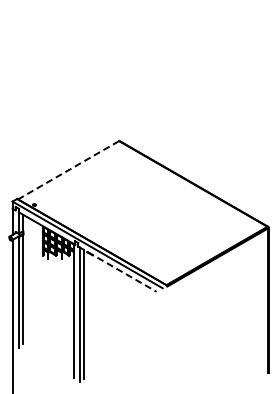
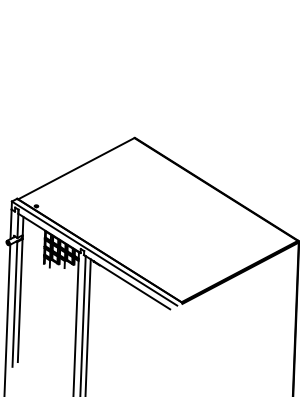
line: (68, 170) -> (76, 168), dashed -> solid
line: (117, 269) -> (127, 282), dashed -> solid

